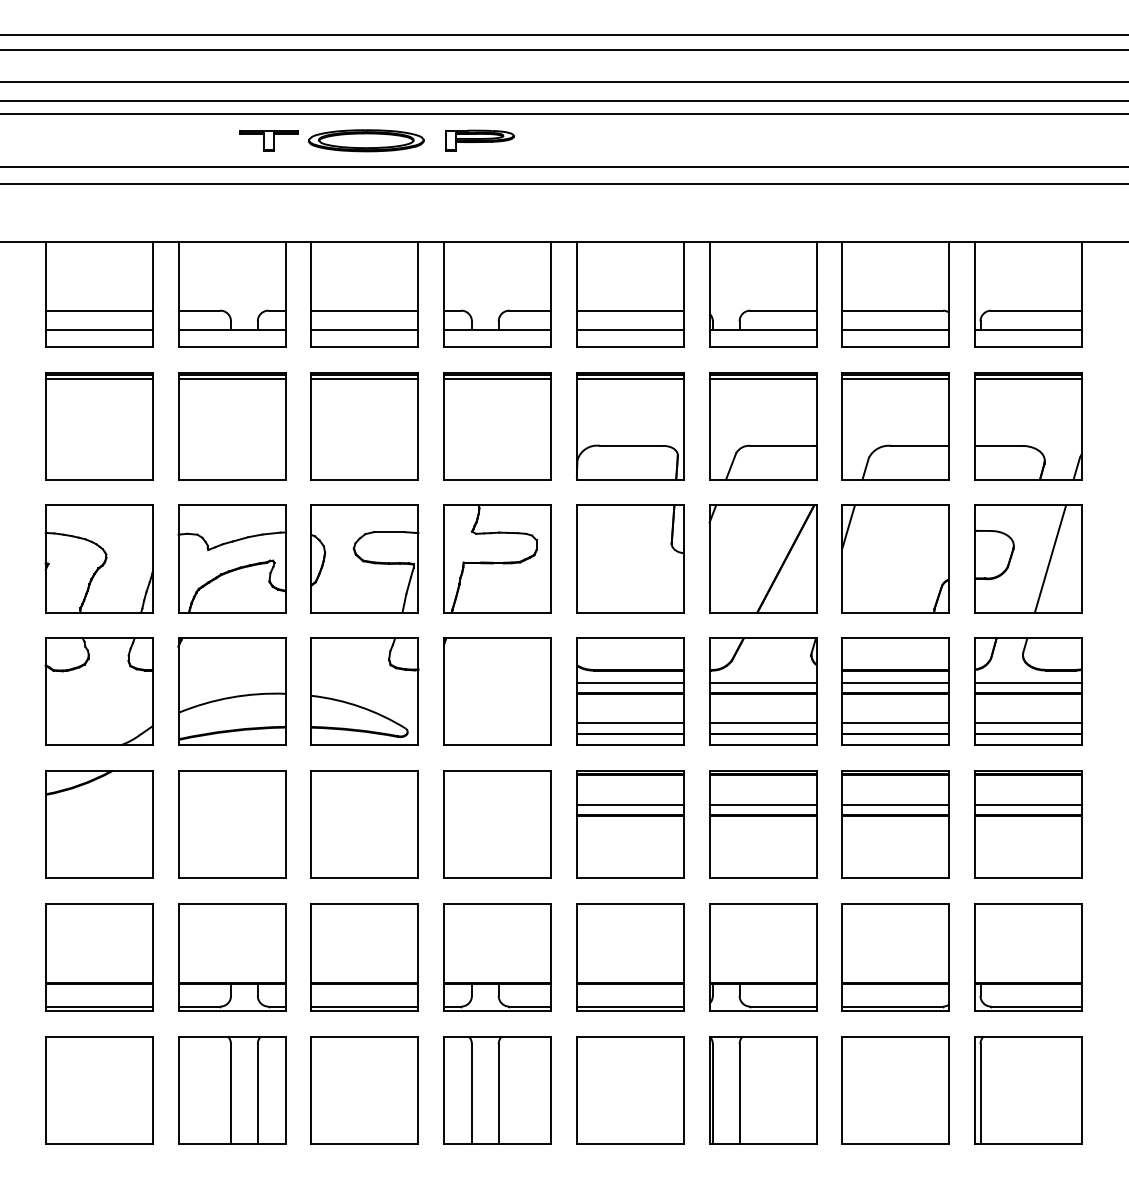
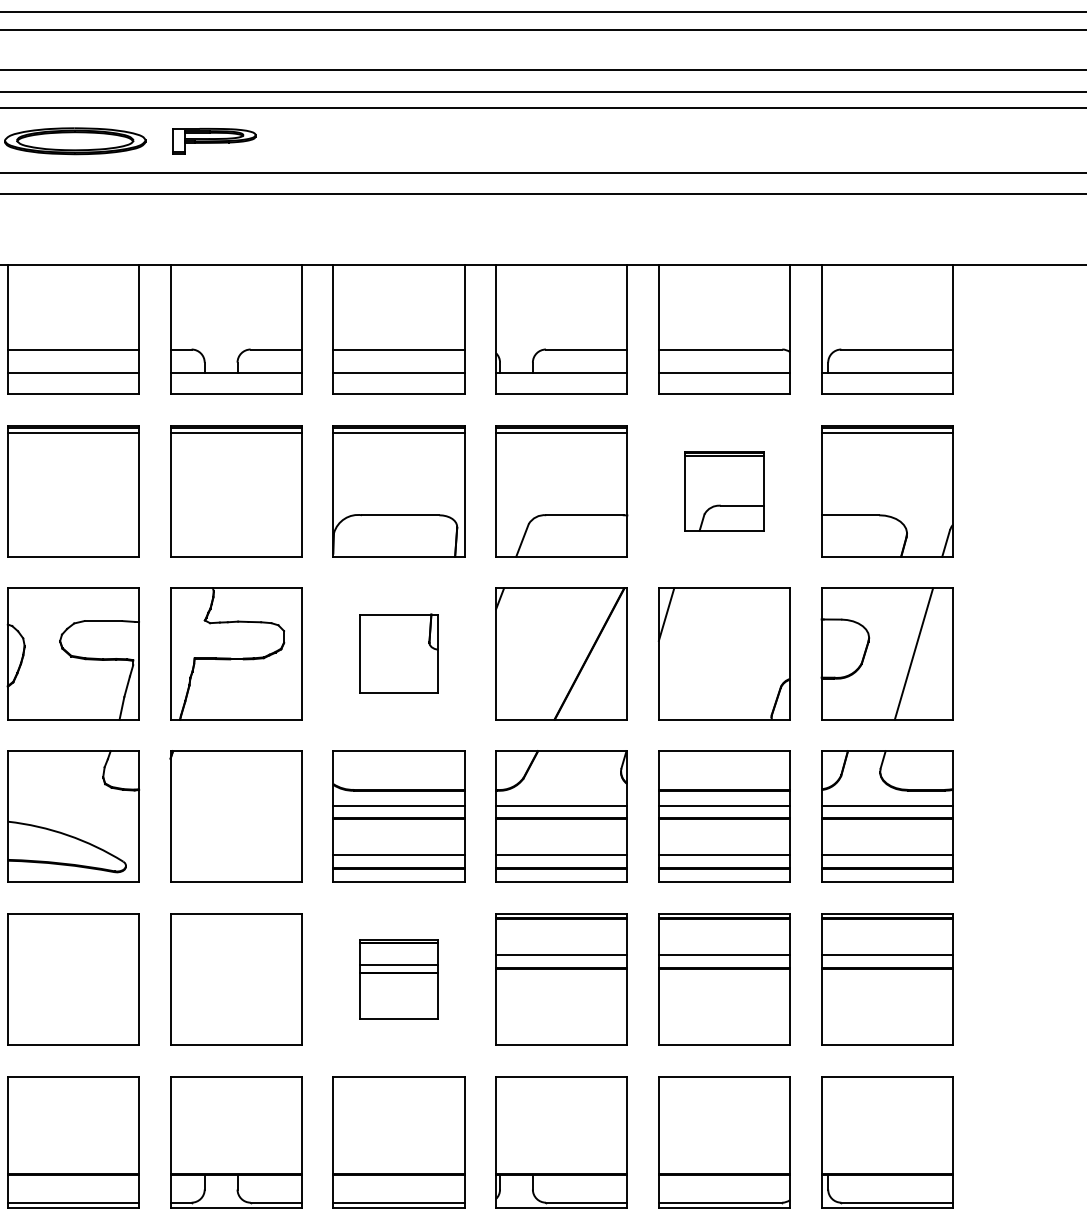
part: (895, 426) -> (723, 491), size x0.6
part: (630, 558) -> (399, 653), size x0.6
part: (630, 824) -> (399, 979), size x0.6

